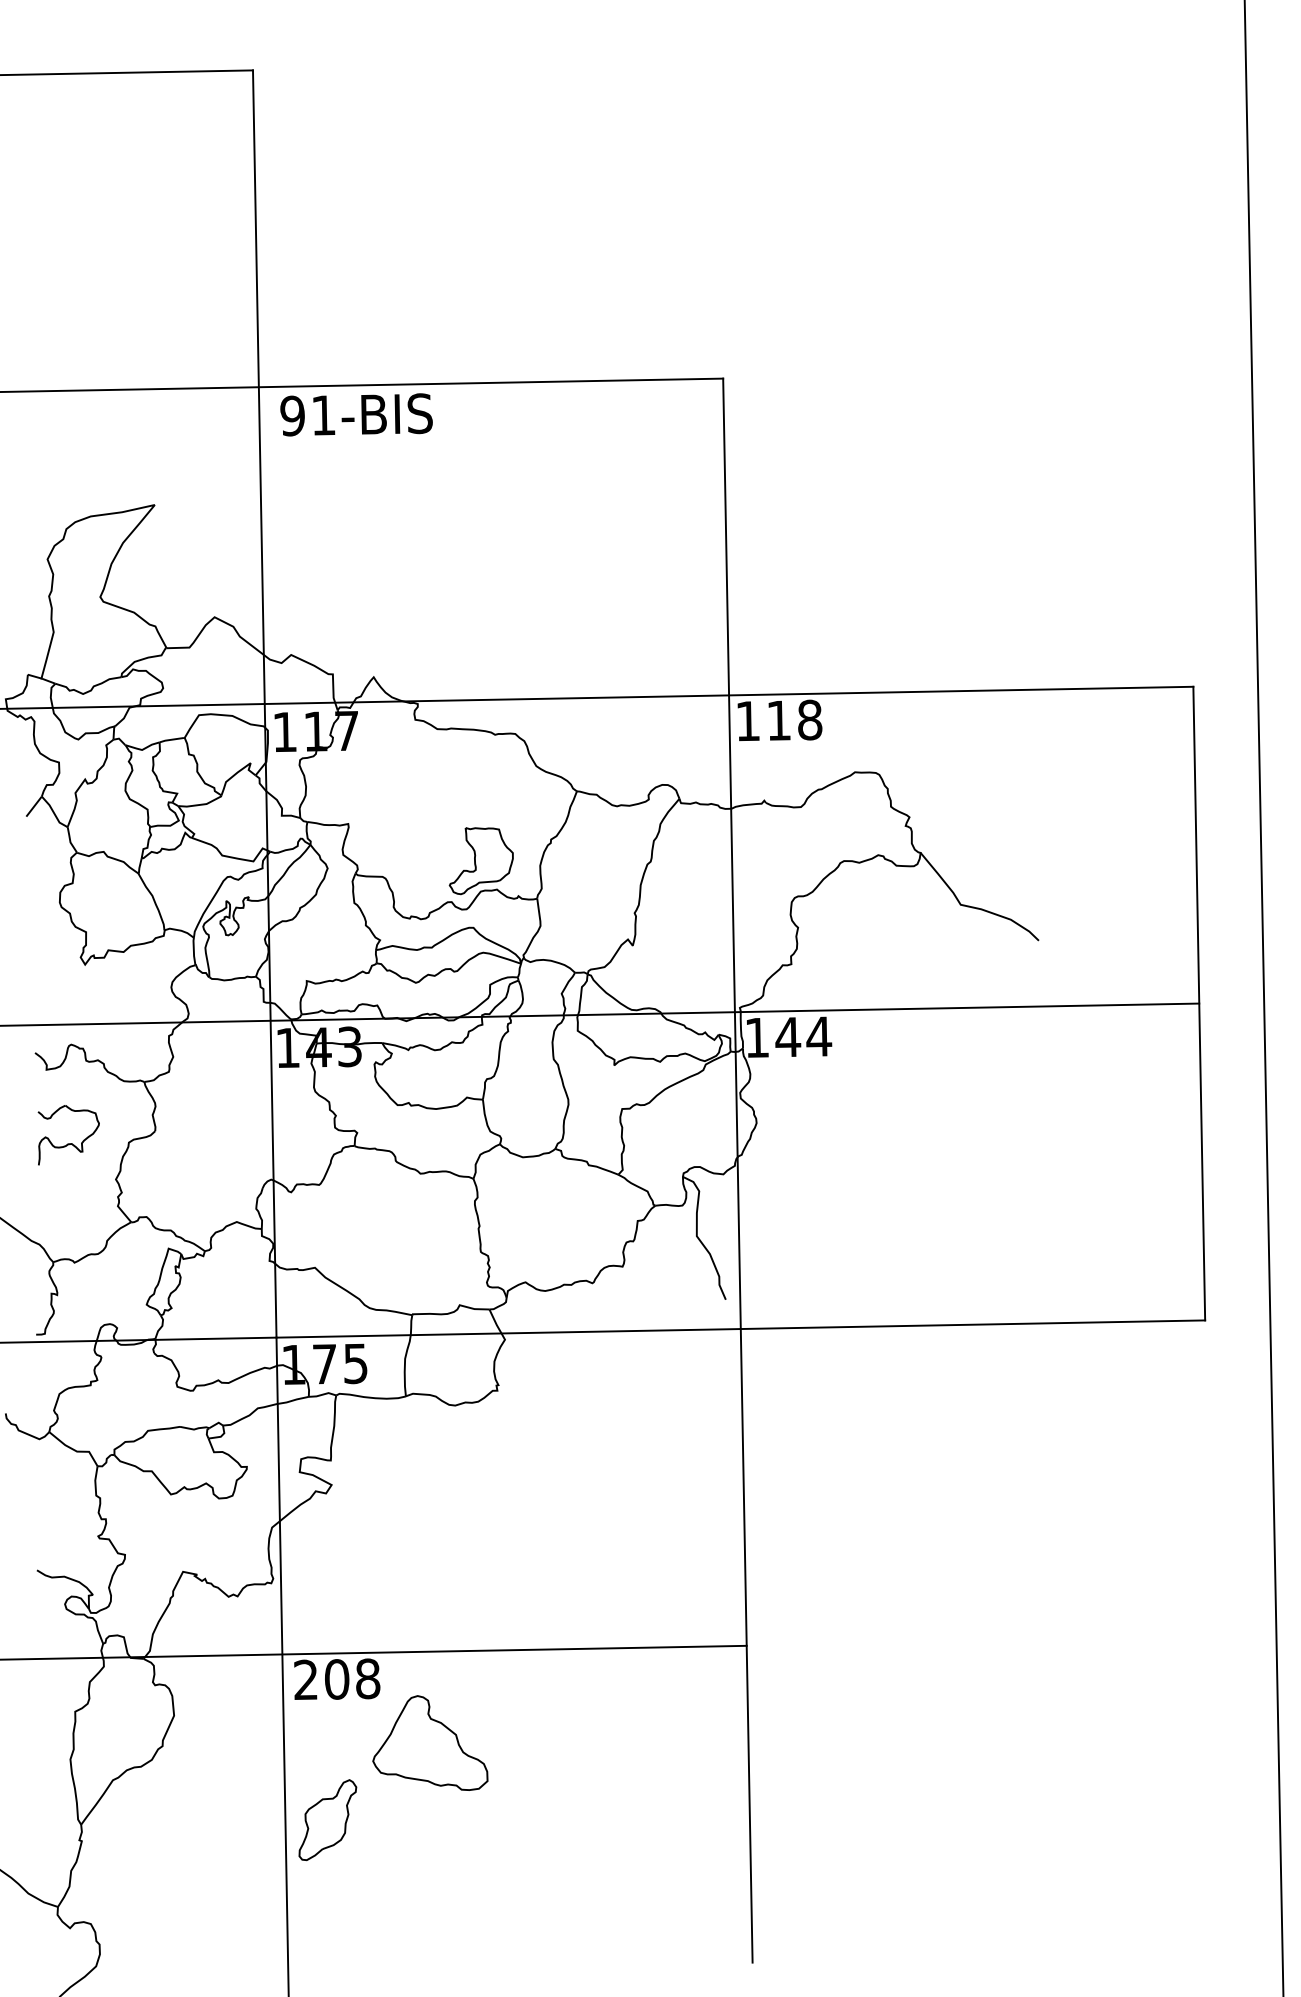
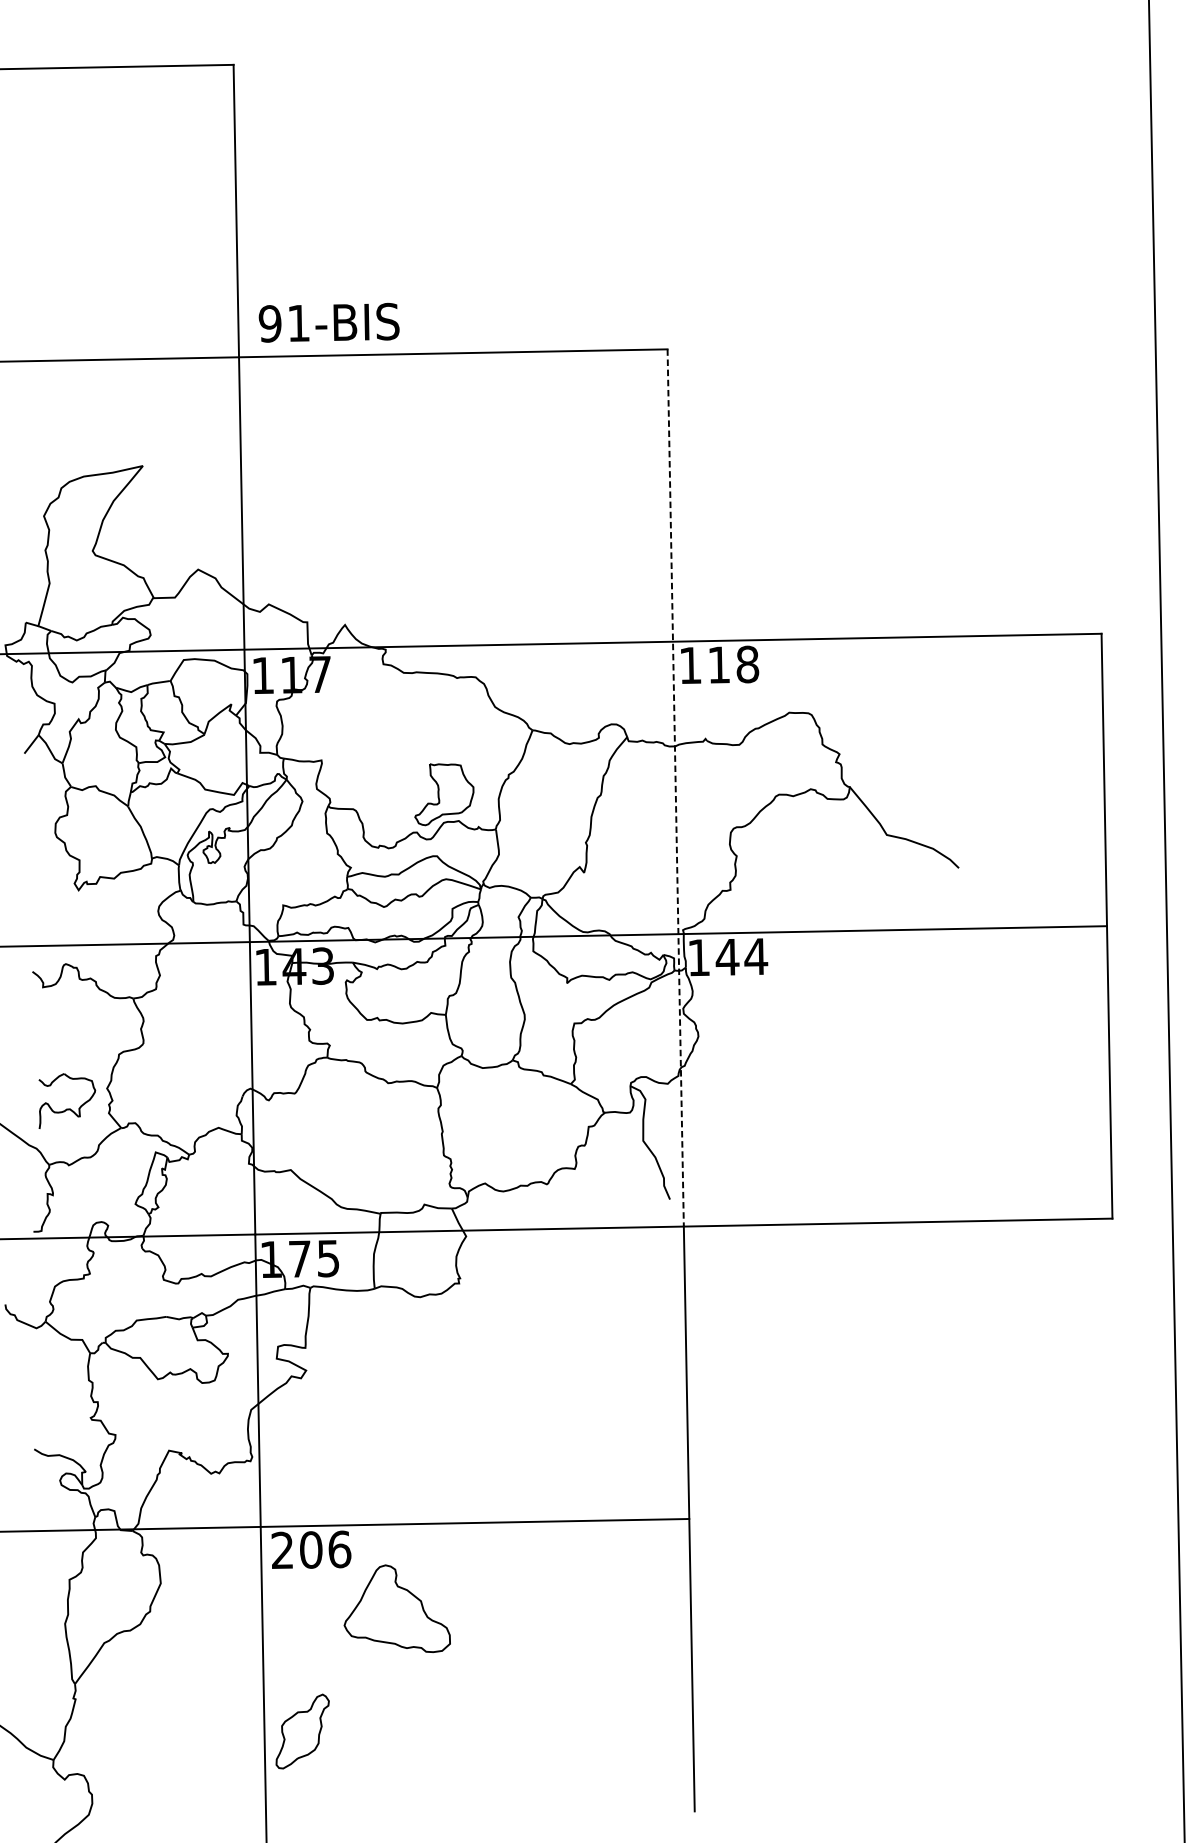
text: (356, 414) -> (329, 322), moved
line: (732, 854) -> (676, 788), solid -> dashed
part: (68, 1143) -> (67, 1108), moved
text: (368, 1678) -> (340, 1549), 208 -> 206
part: (327, 1820) -> (302, 1731), moved

